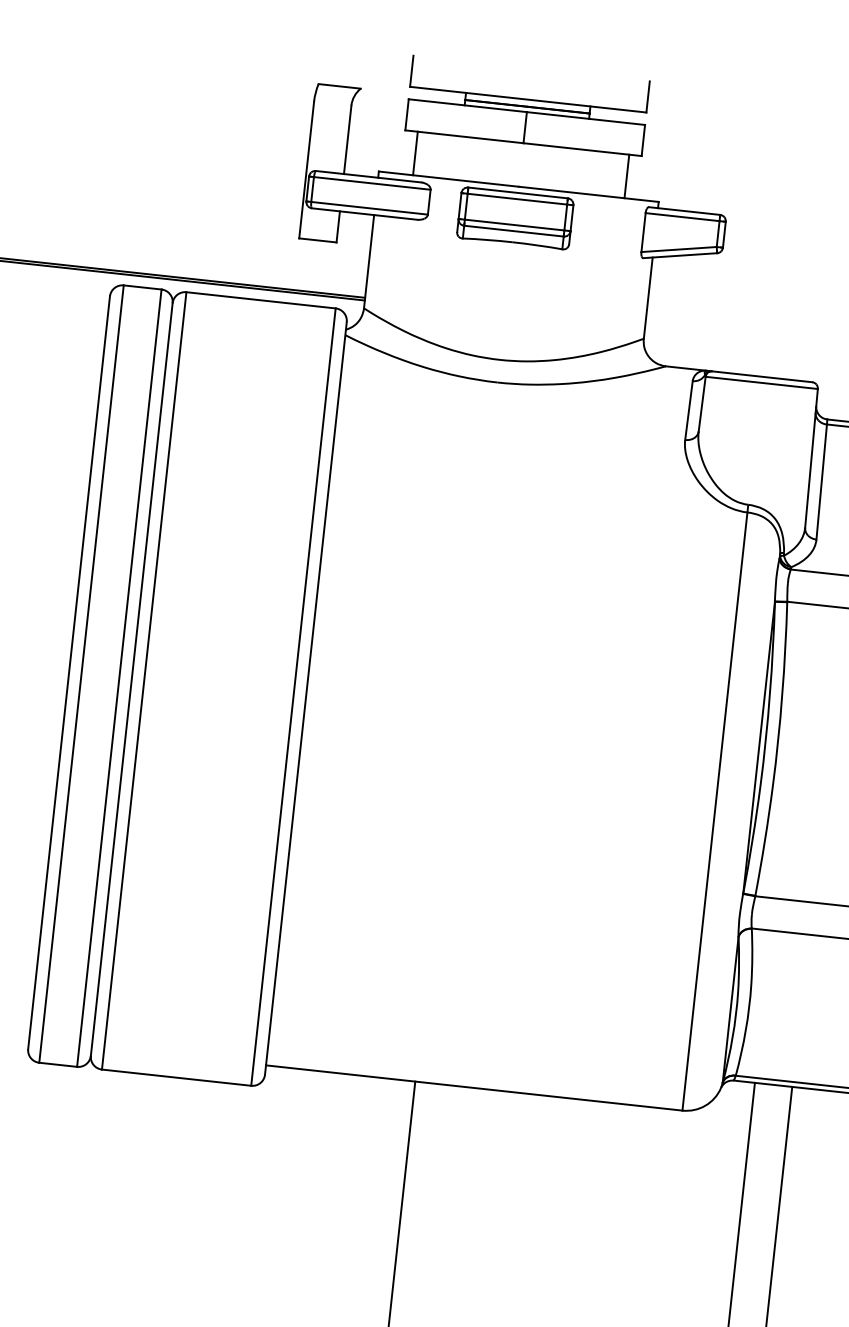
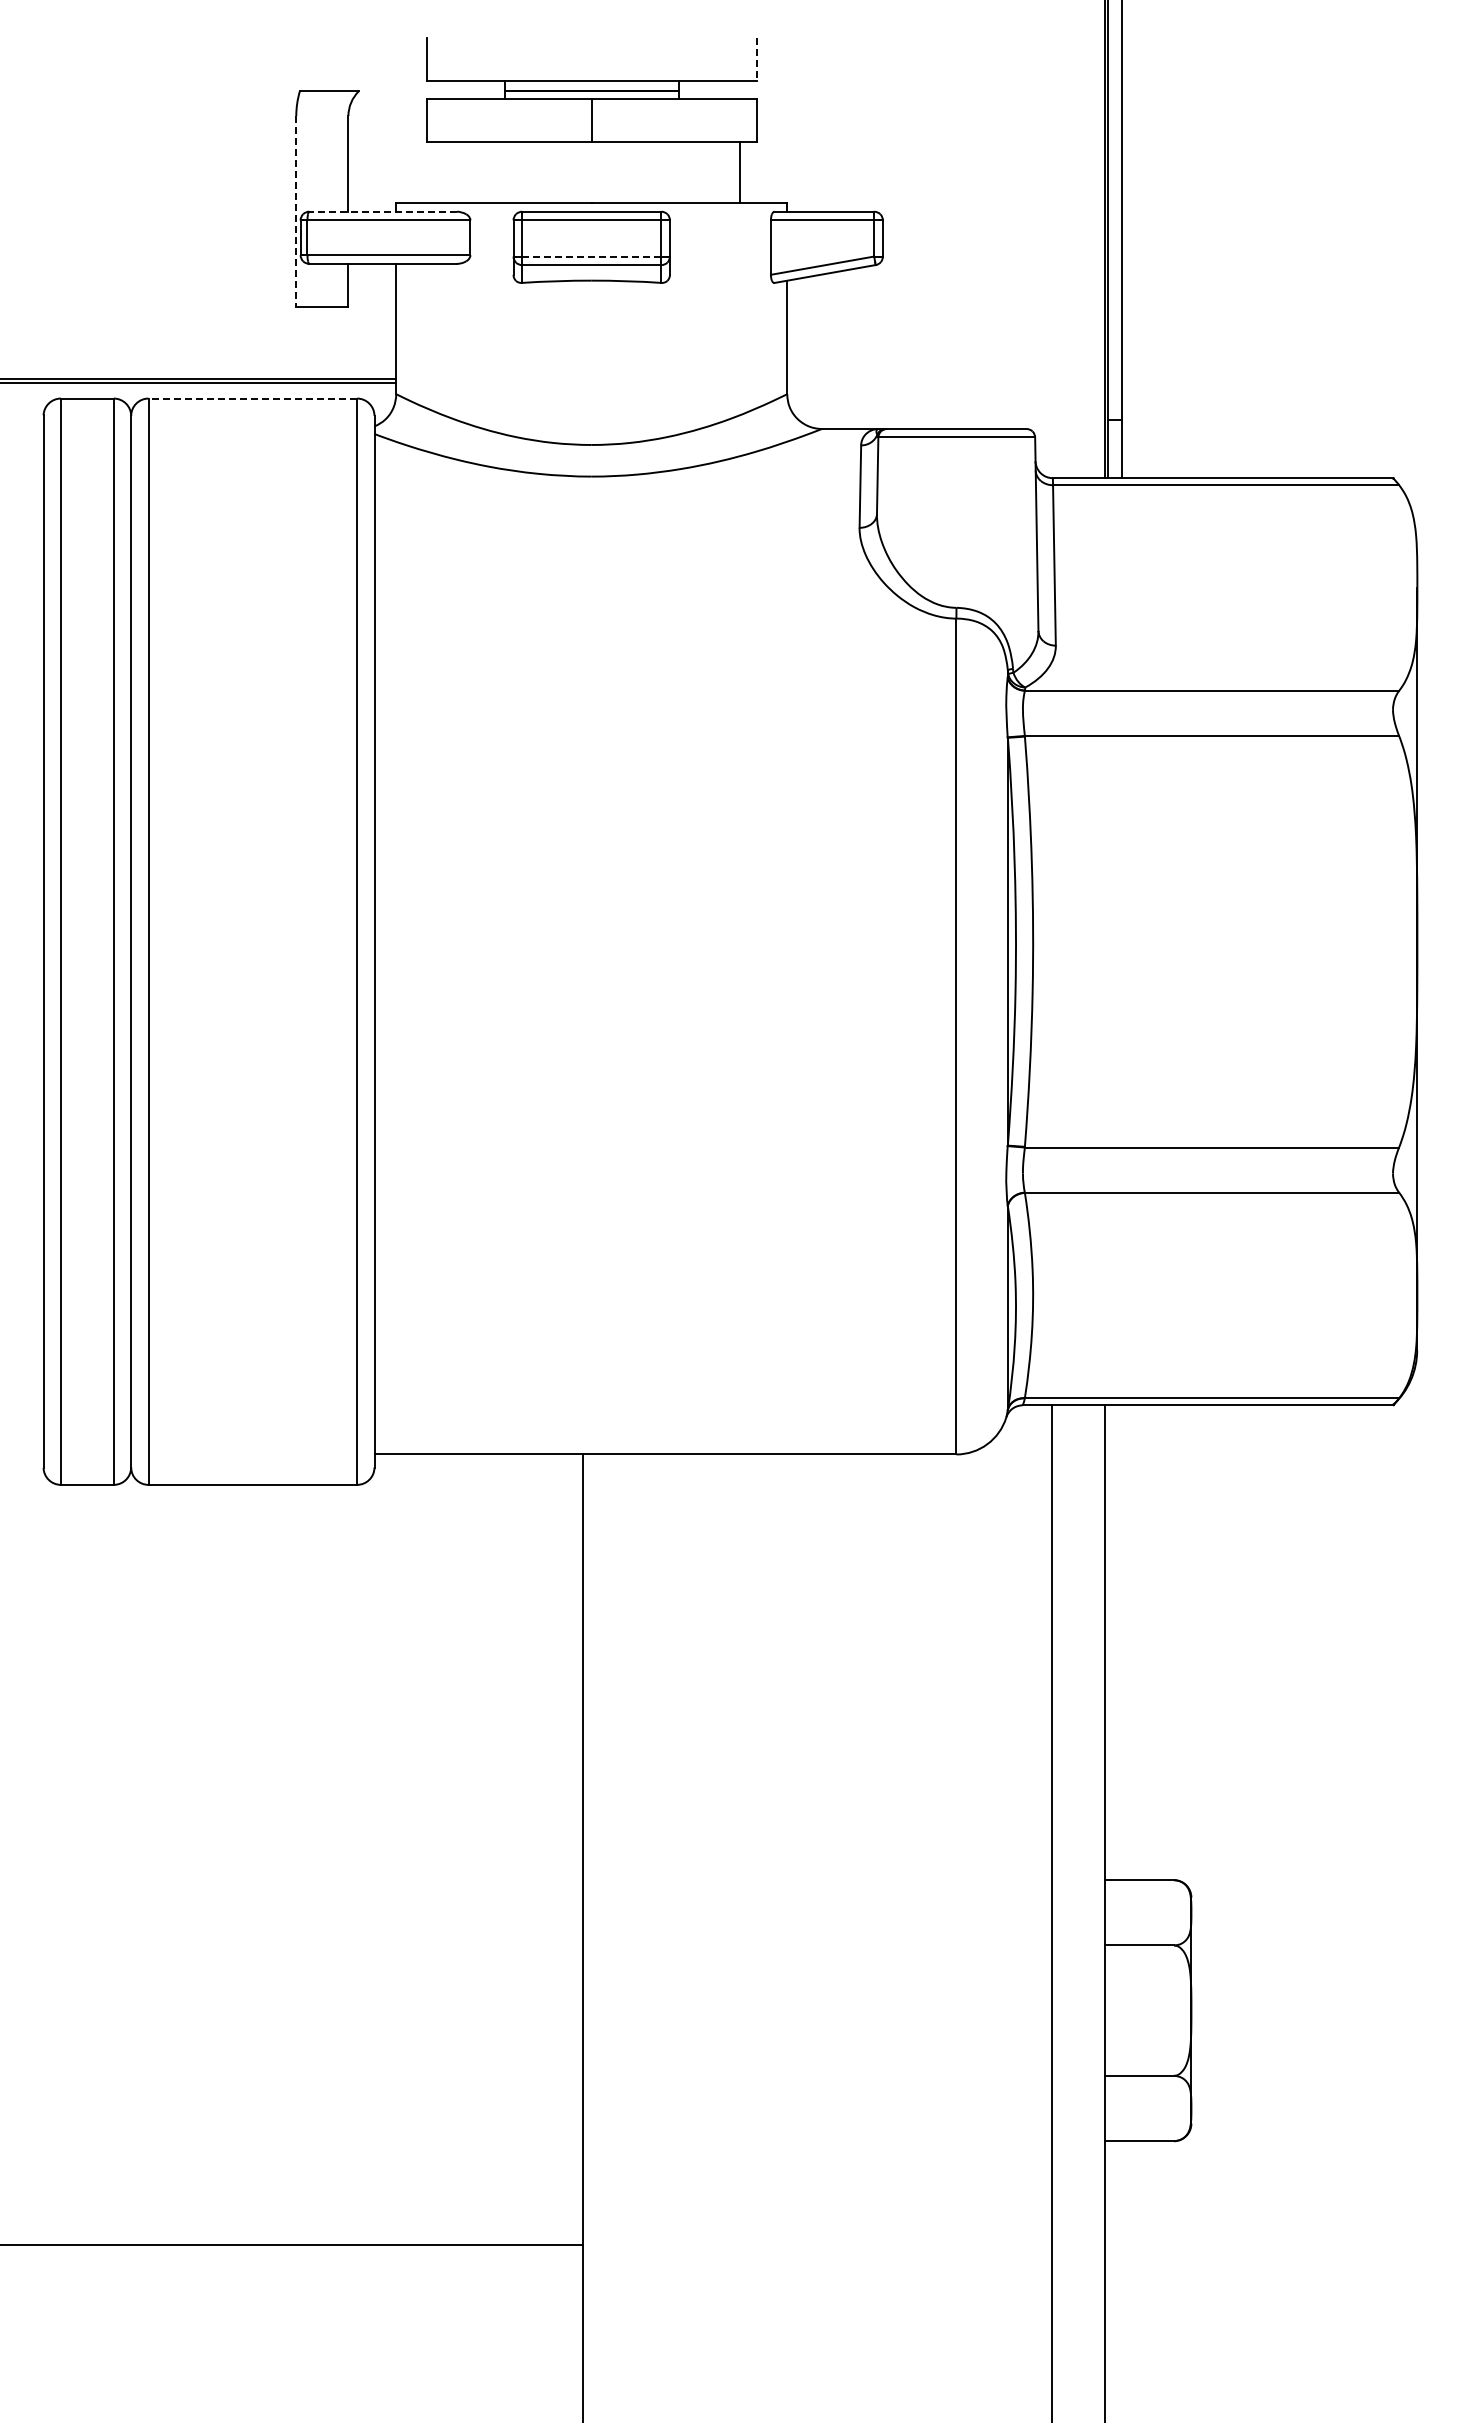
line: (647, 96) -> (756, 59), solid -> dashed
line: (415, 153) -> (444, 172), removed
line: (306, 169) -> (296, 211), solid -> dashed
line: (369, 176) -> (383, 211), solid -> dashed
line: (514, 224) -> (591, 256), solid -> dashed
line: (260, 300) -> (252, 398), solid -> dashed

